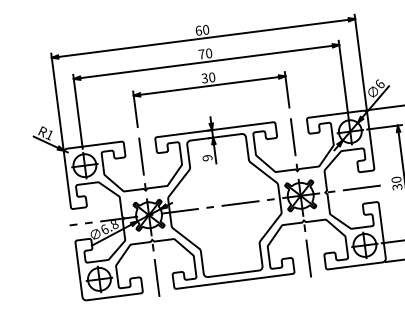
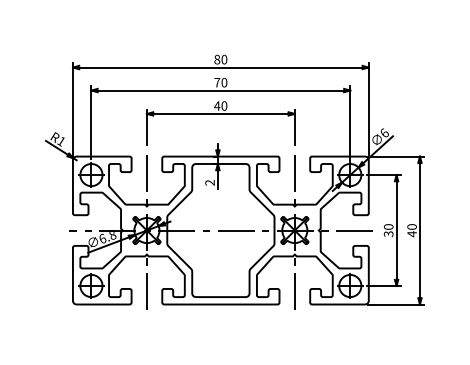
text: (198, 30) -> (217, 59), 60 -> 80
text: (205, 77) -> (217, 105), 30 -> 40
text: (207, 157) -> (210, 182), 9 -> 2

